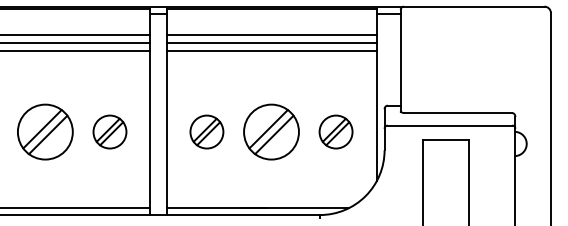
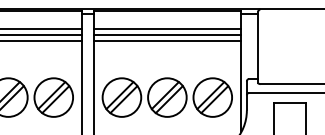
part: (109, 131) -> (53, 97), size x1.67
part: (206, 131) -> (121, 97), size x1.67
part: (335, 131) -> (212, 97), size x1.67

